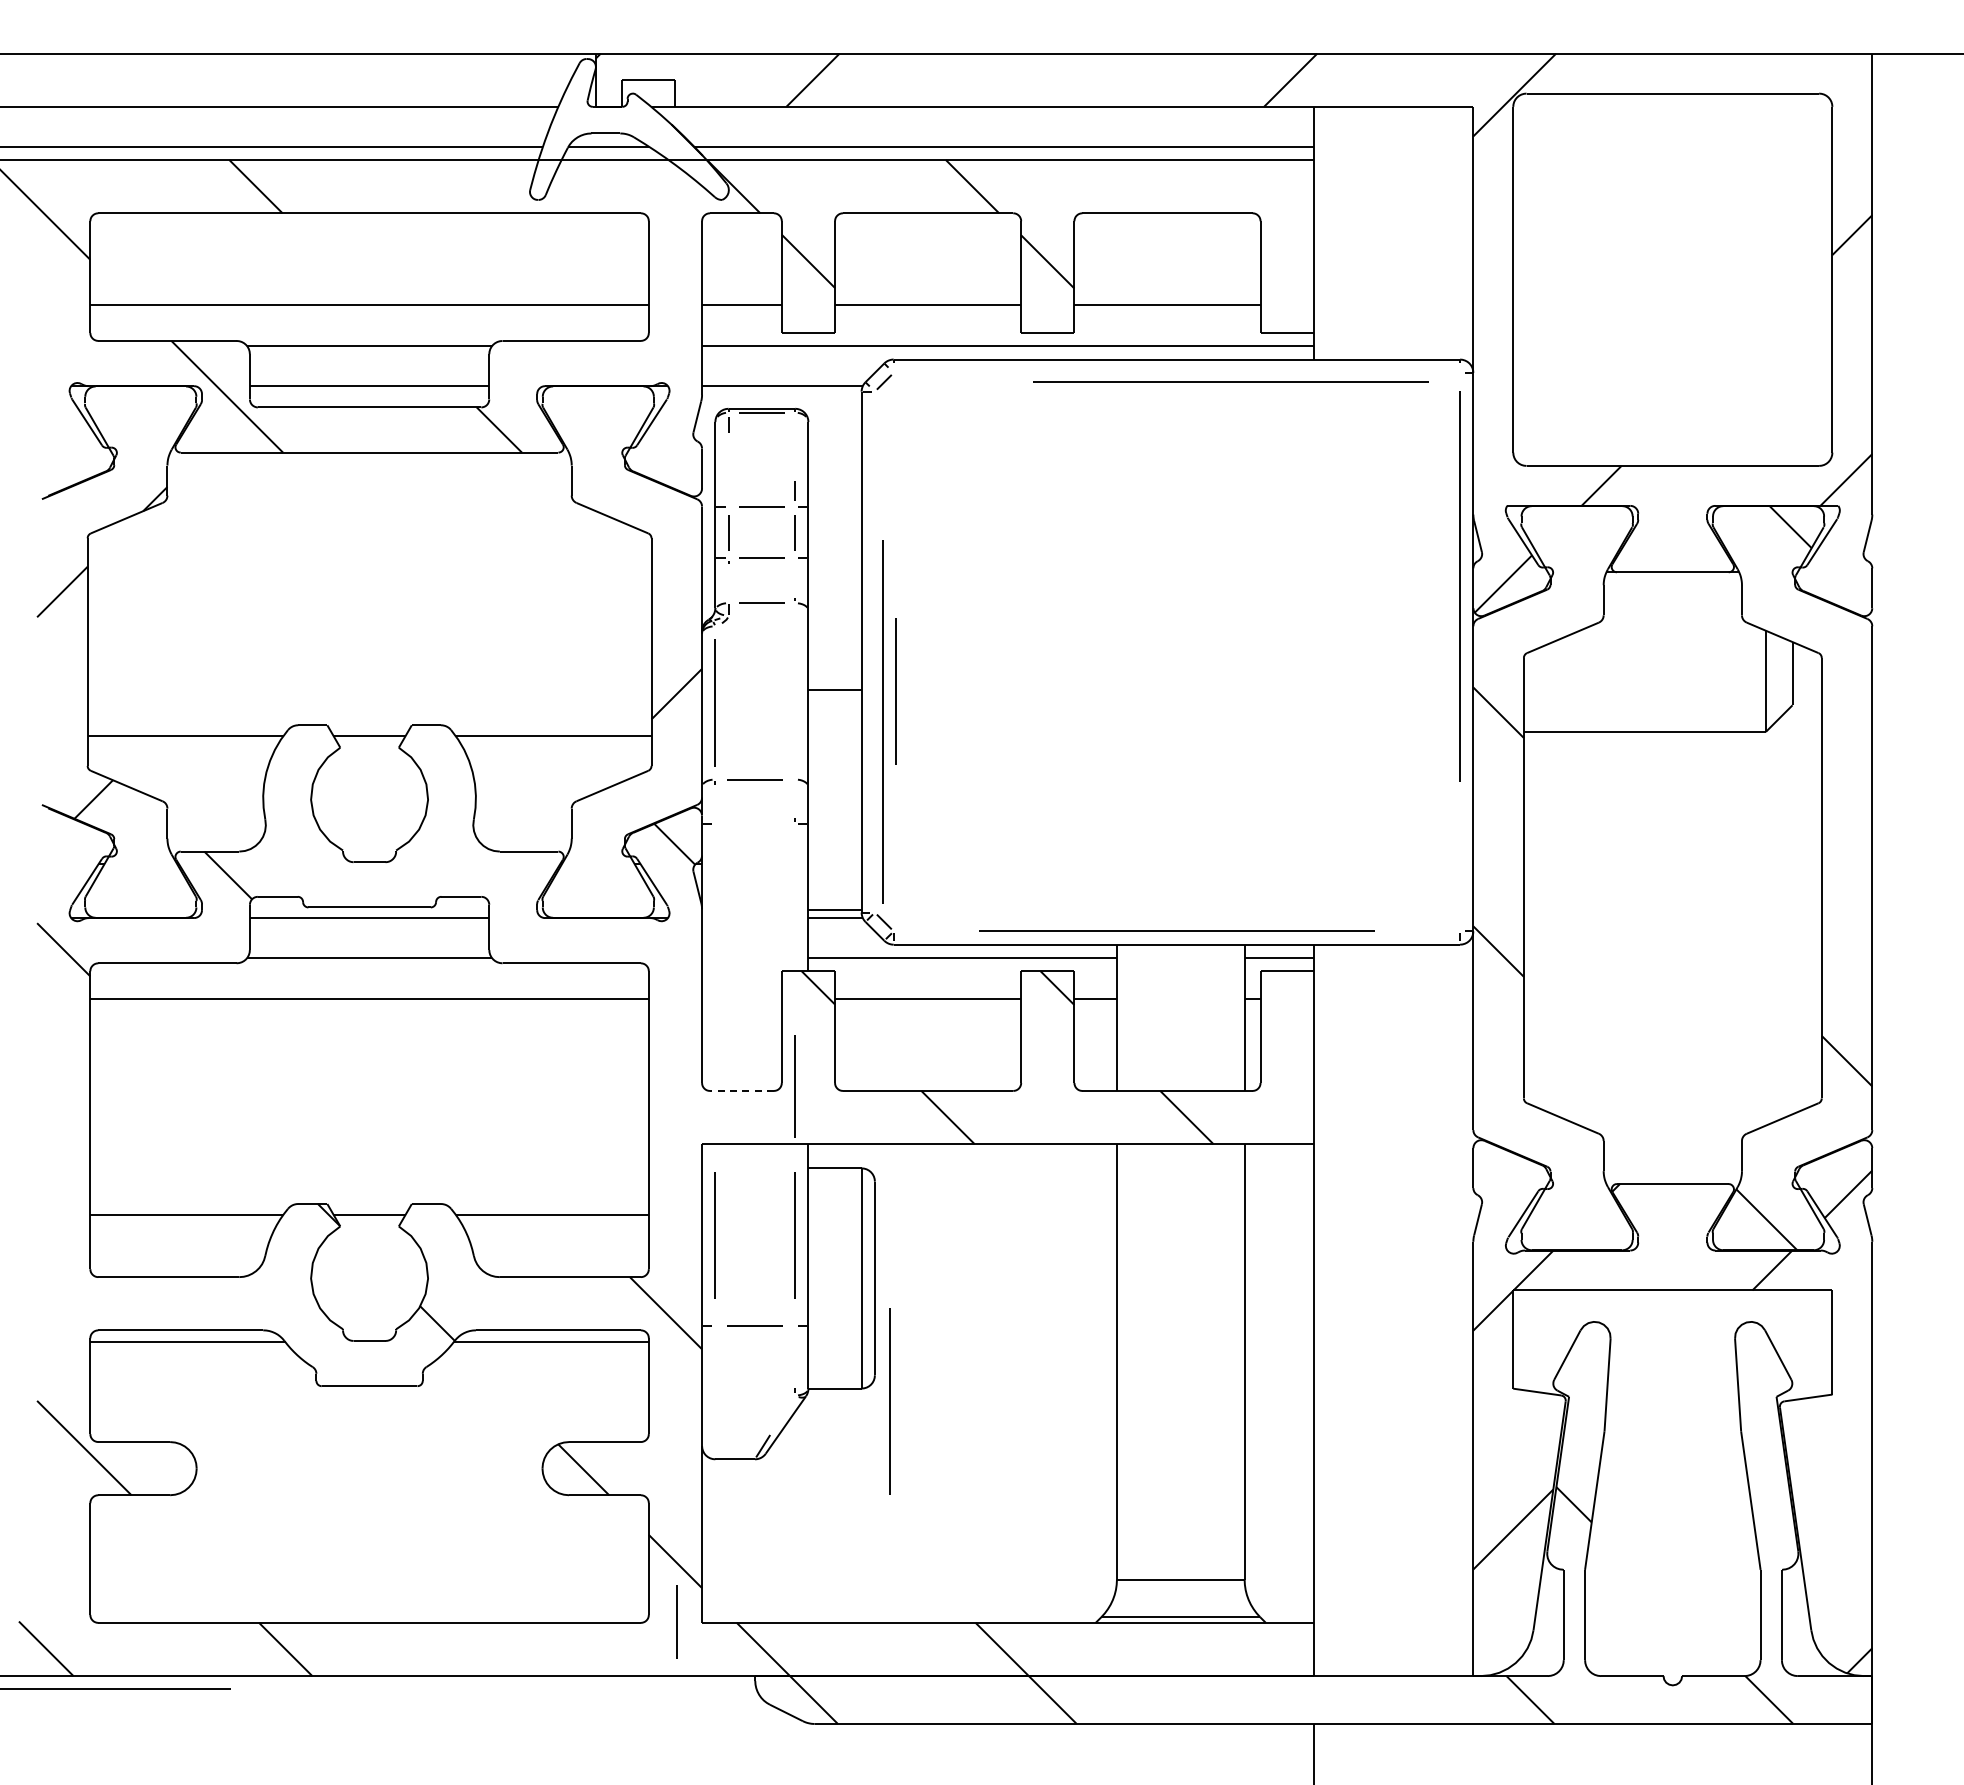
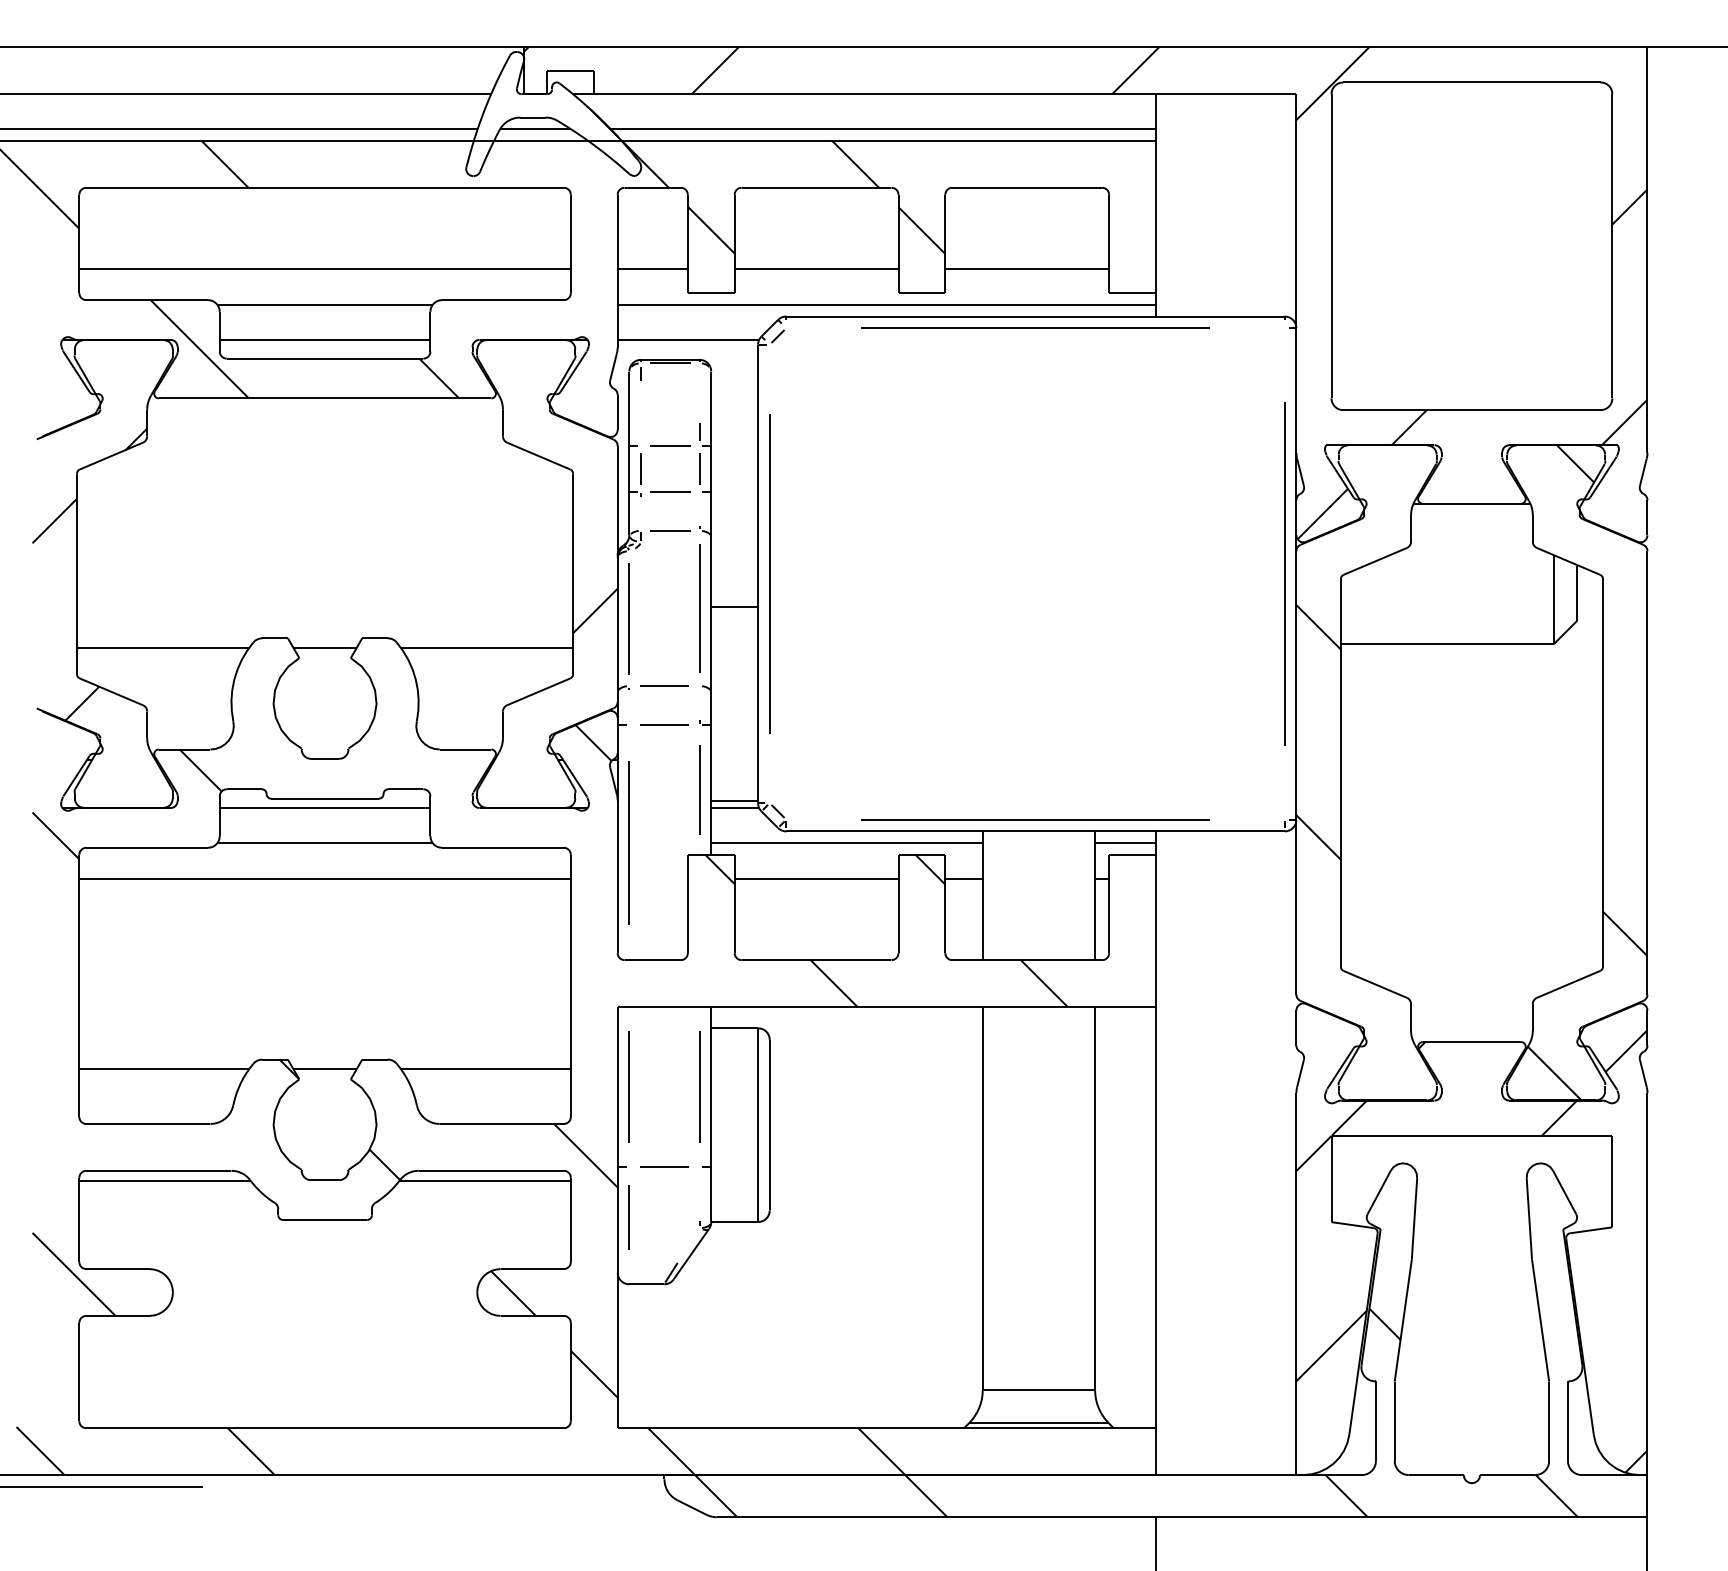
line: (1230, 381) -> (1035, 327), moved
line: (1459, 586) -> (1284, 574), moved
line: (895, 691) -> (699, 608), moved
line: (882, 721) -> (769, 573), moved
line: (754, 823) -> (663, 724), added
line: (794, 1086) -> (699, 789), moved
line: (741, 1090) -> (652, 959), dashed -> solid
line: (889, 1401) -> (628, 842), moved
line: (676, 1621) -> (628, 1216), moved

